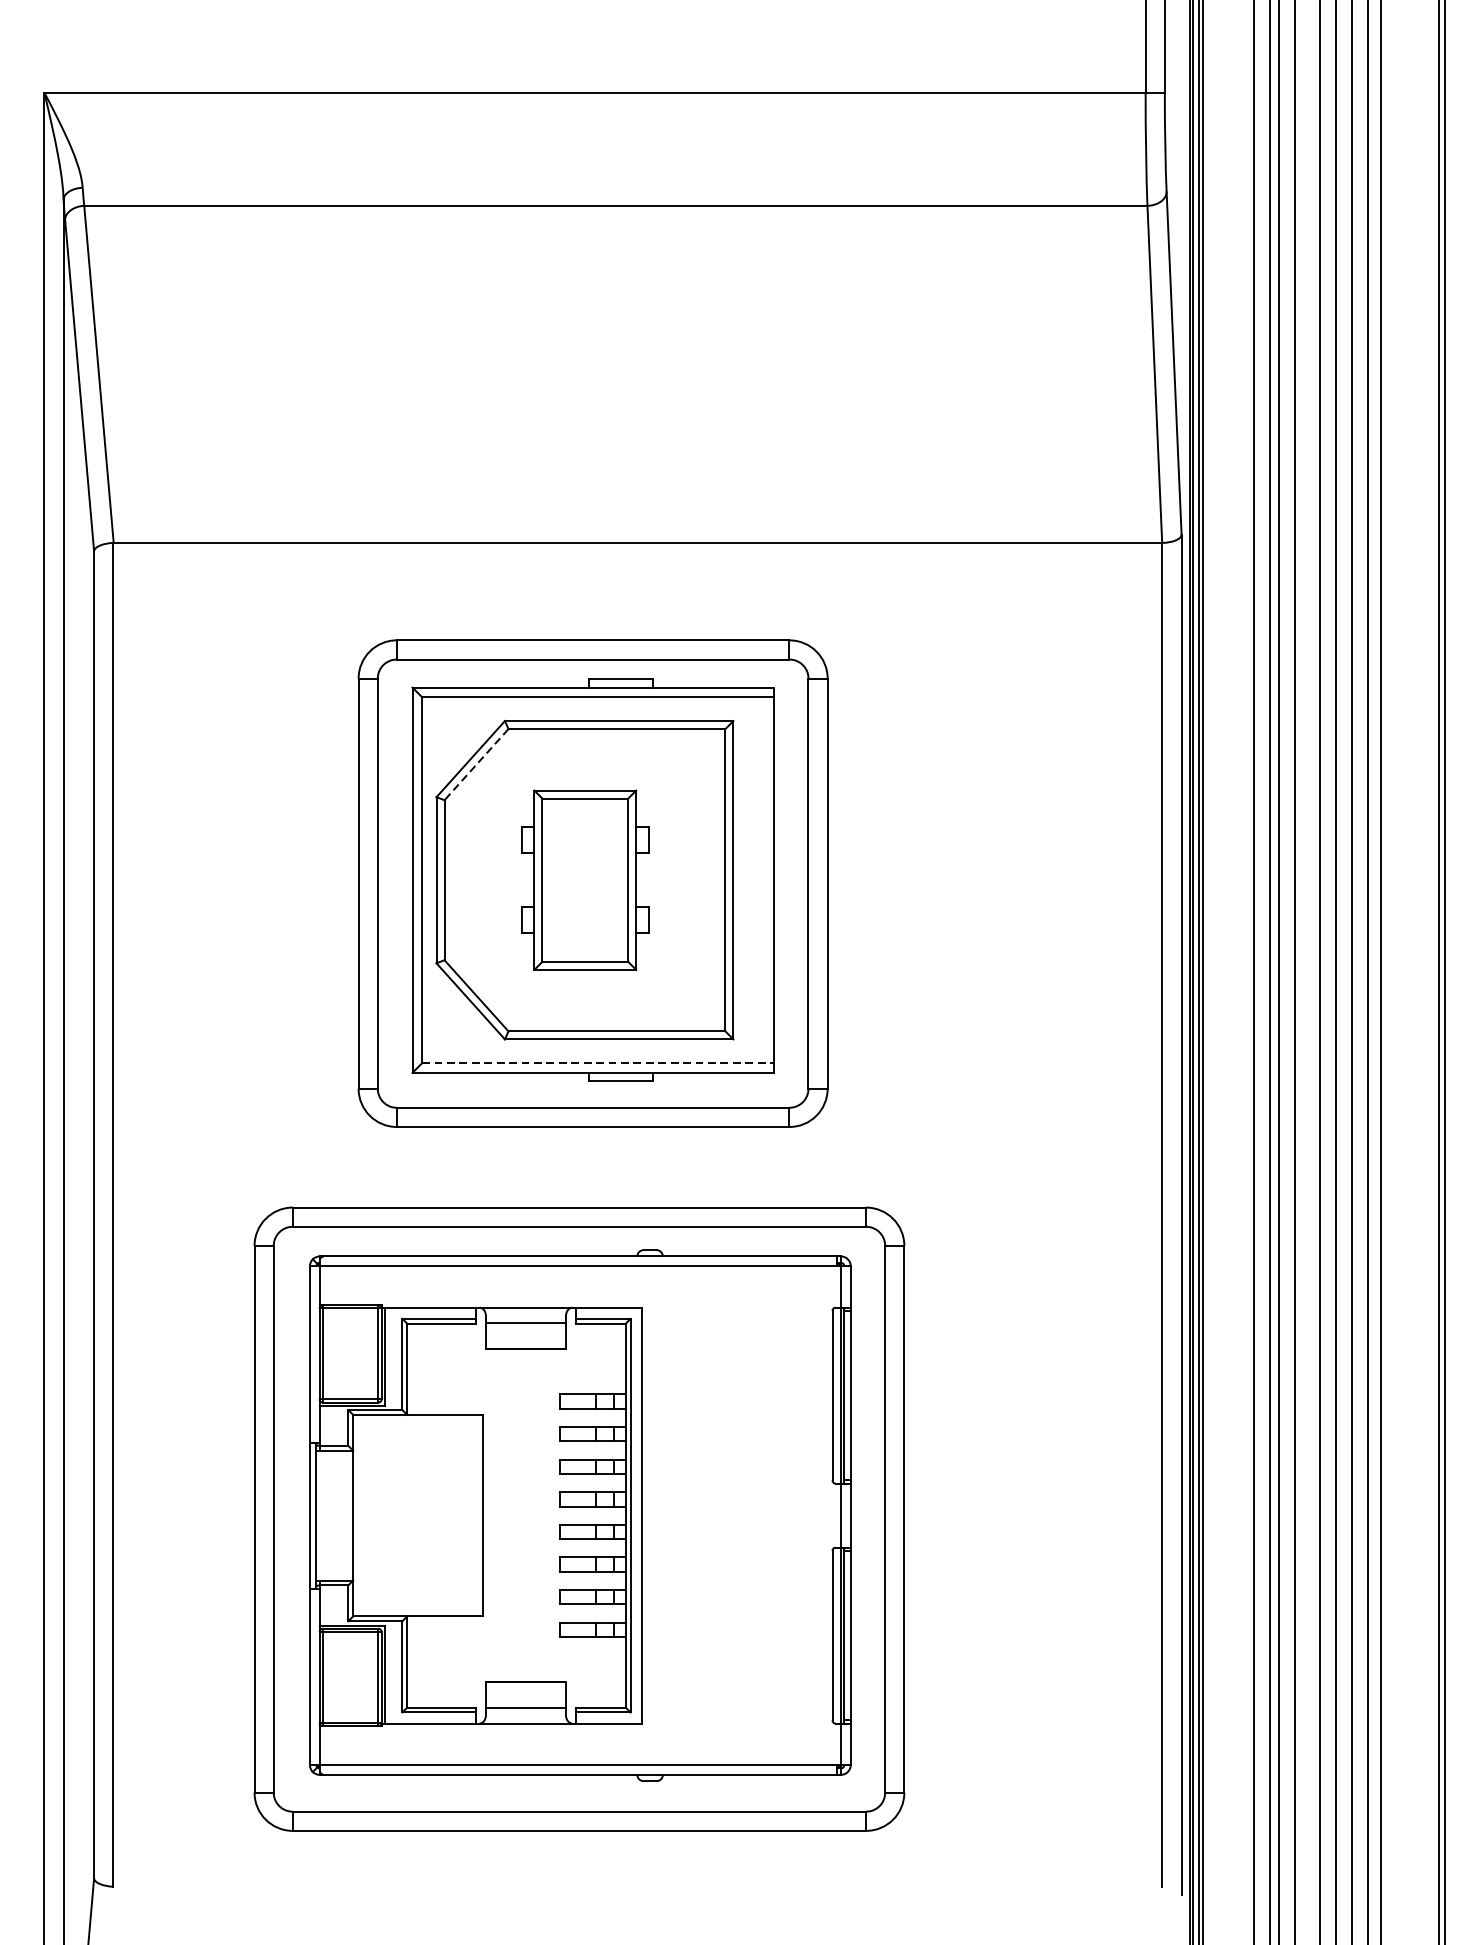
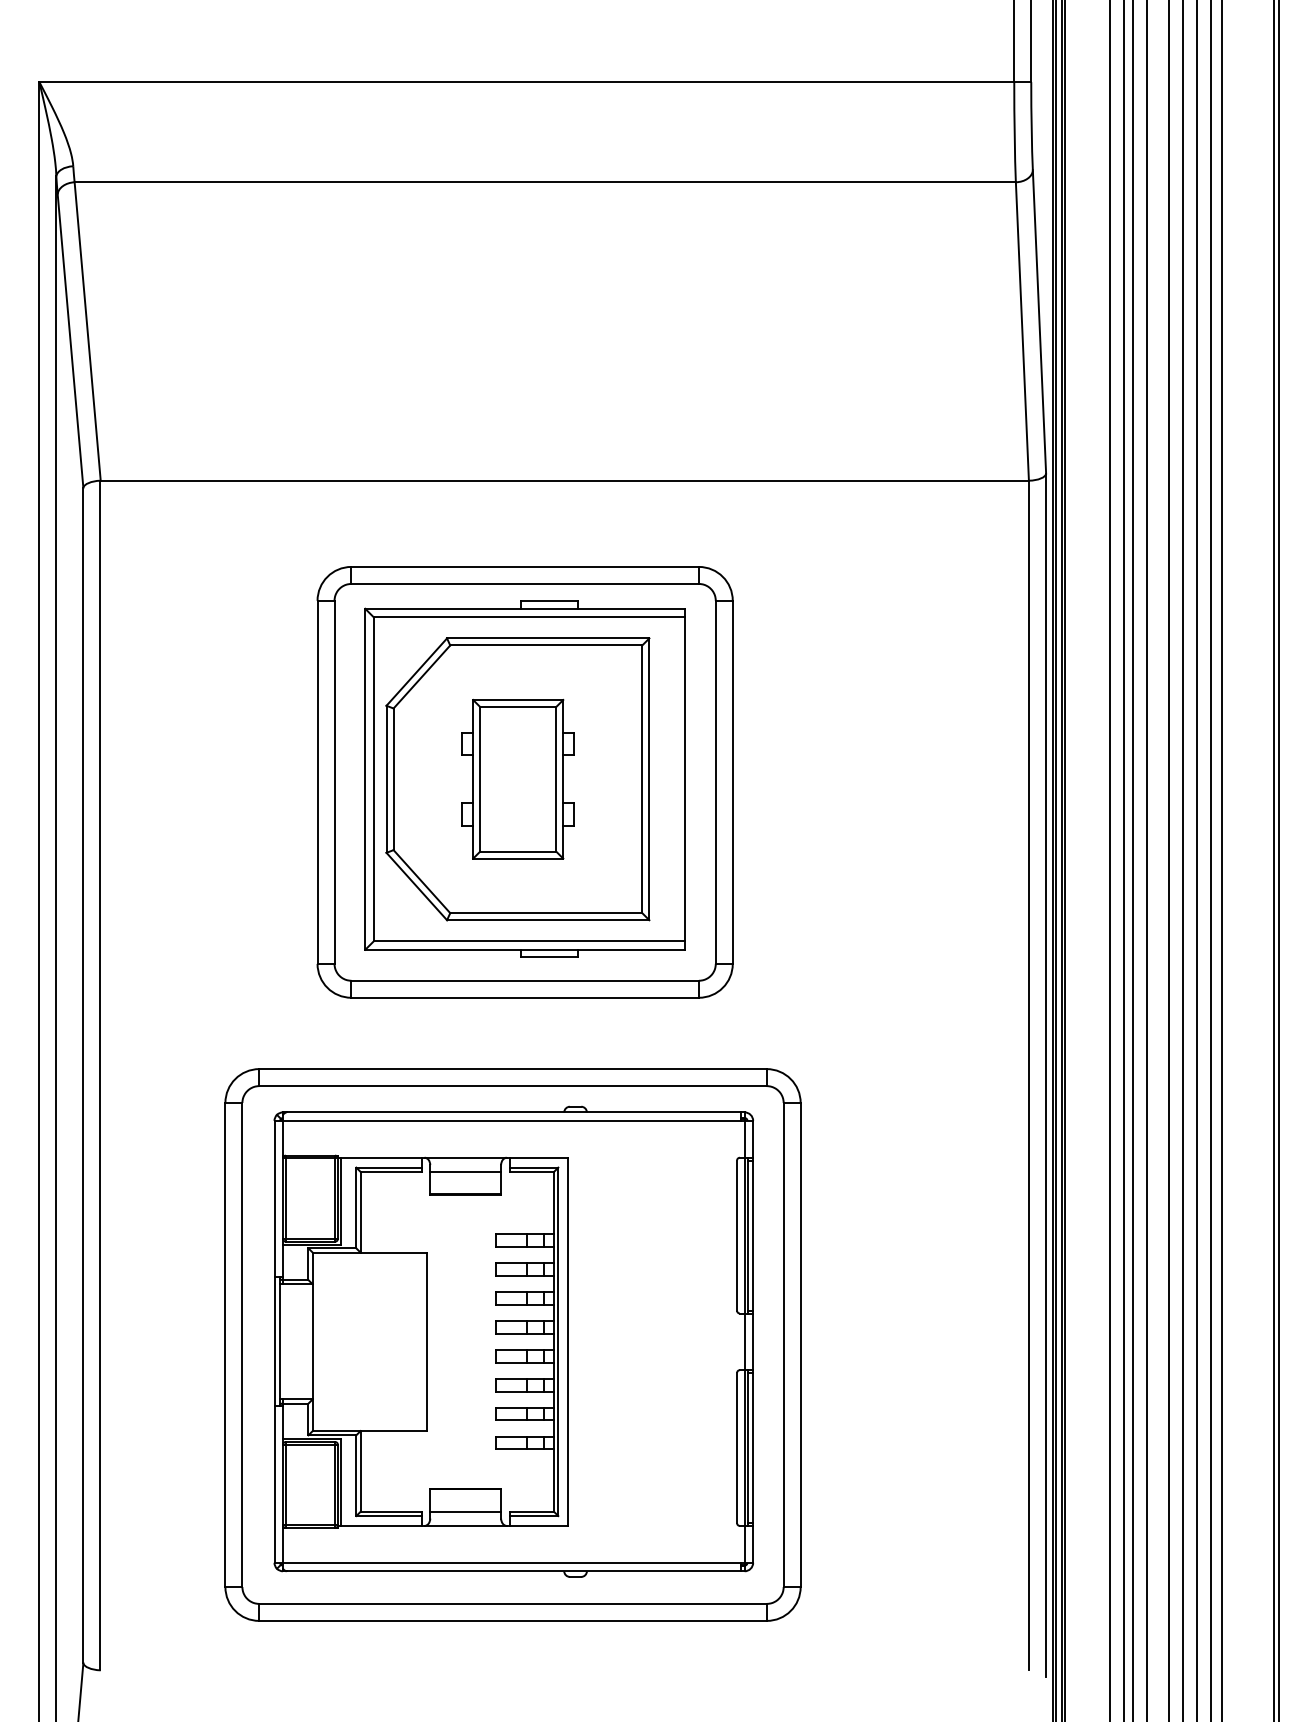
line: (476, 765) -> (421, 677), dashed -> solid
line: (598, 1063) -> (529, 941), dashed -> solid

